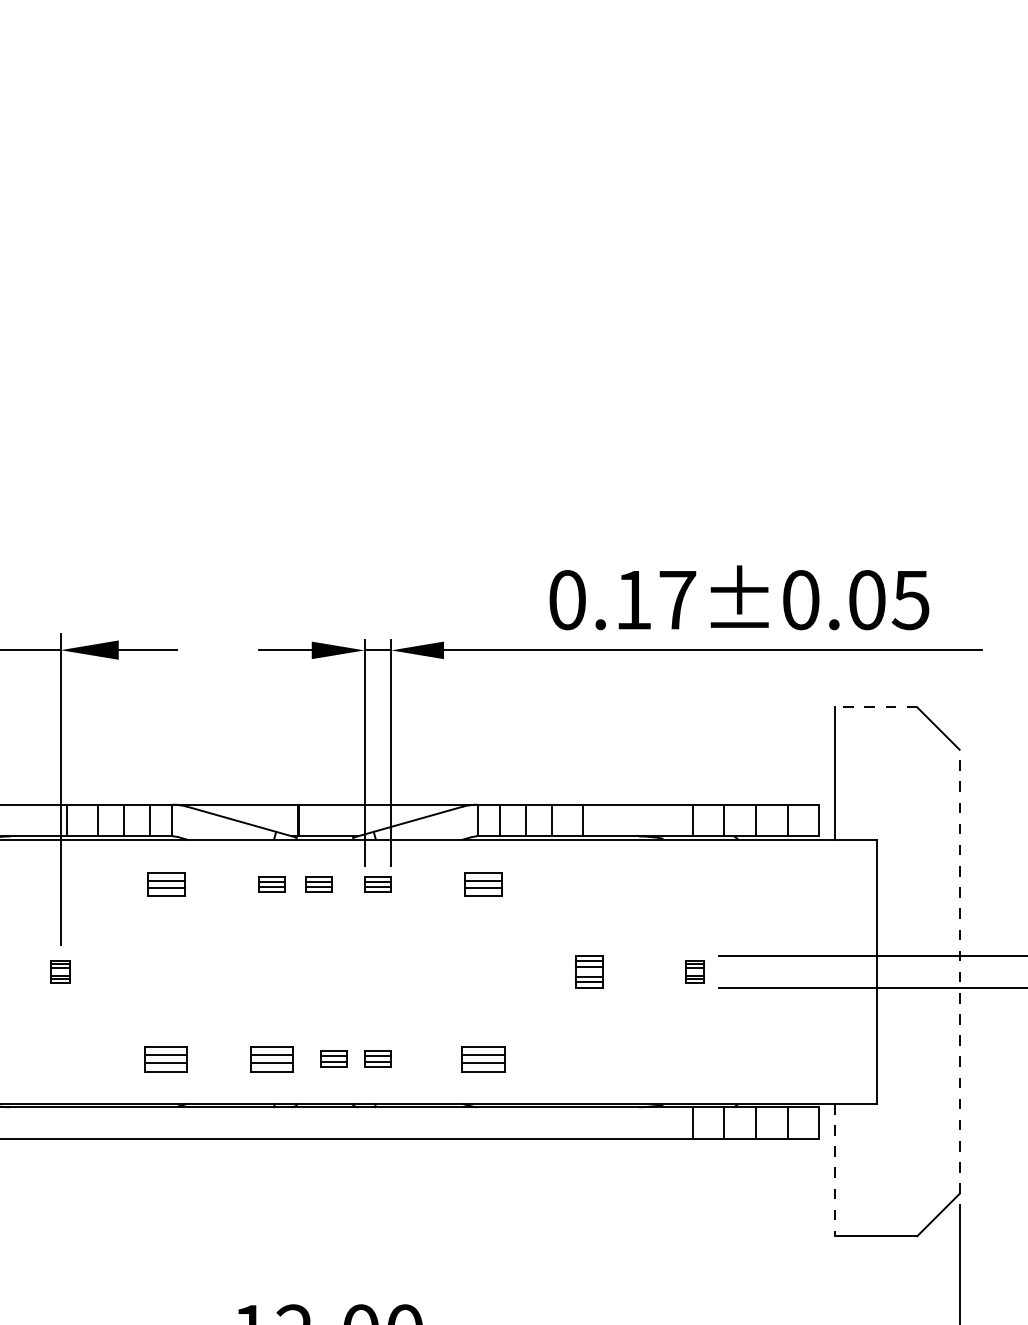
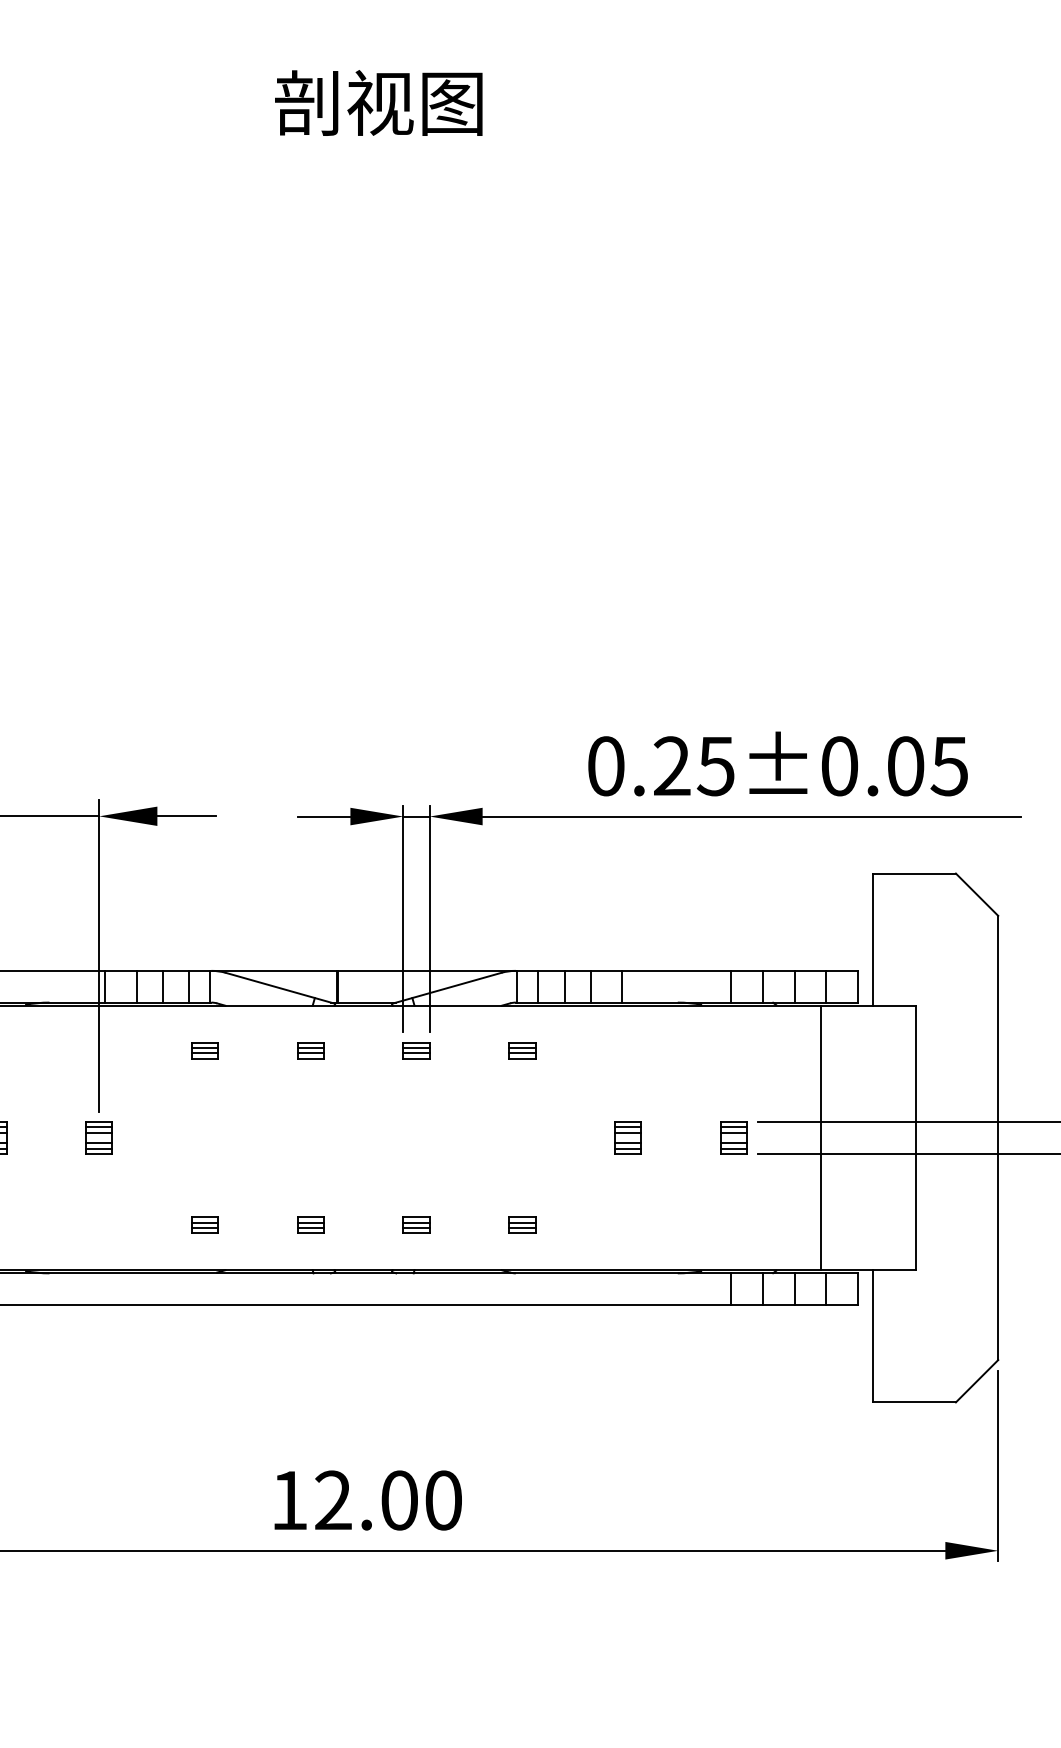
text: (654, 600) -> (693, 766), 0.17±0.05 -> 0.25±0.05
line: (875, 707) -> (914, 873), dashed -> solid
part: (165, 884) -> (204, 1050), size x0.71
part: (318, 884) -> (357, 1050), removed
part: (483, 884) -> (522, 1050), size x0.71
part: (59, 971) -> (98, 1137), size x1.43
part: (694, 971) -> (733, 1137), size x1.43
line: (782, 971) -> (821, 1137), added
line: (959, 971) -> (998, 1137), dashed -> solid
part: (165, 1058) -> (204, 1224), size x0.62
part: (271, 1058) -> (310, 1224), size x0.62
part: (333, 1058) -> (372, 1224), removed
part: (483, 1058) -> (522, 1224), size x0.62
line: (834, 1170) -> (873, 1336), dashed -> solid

